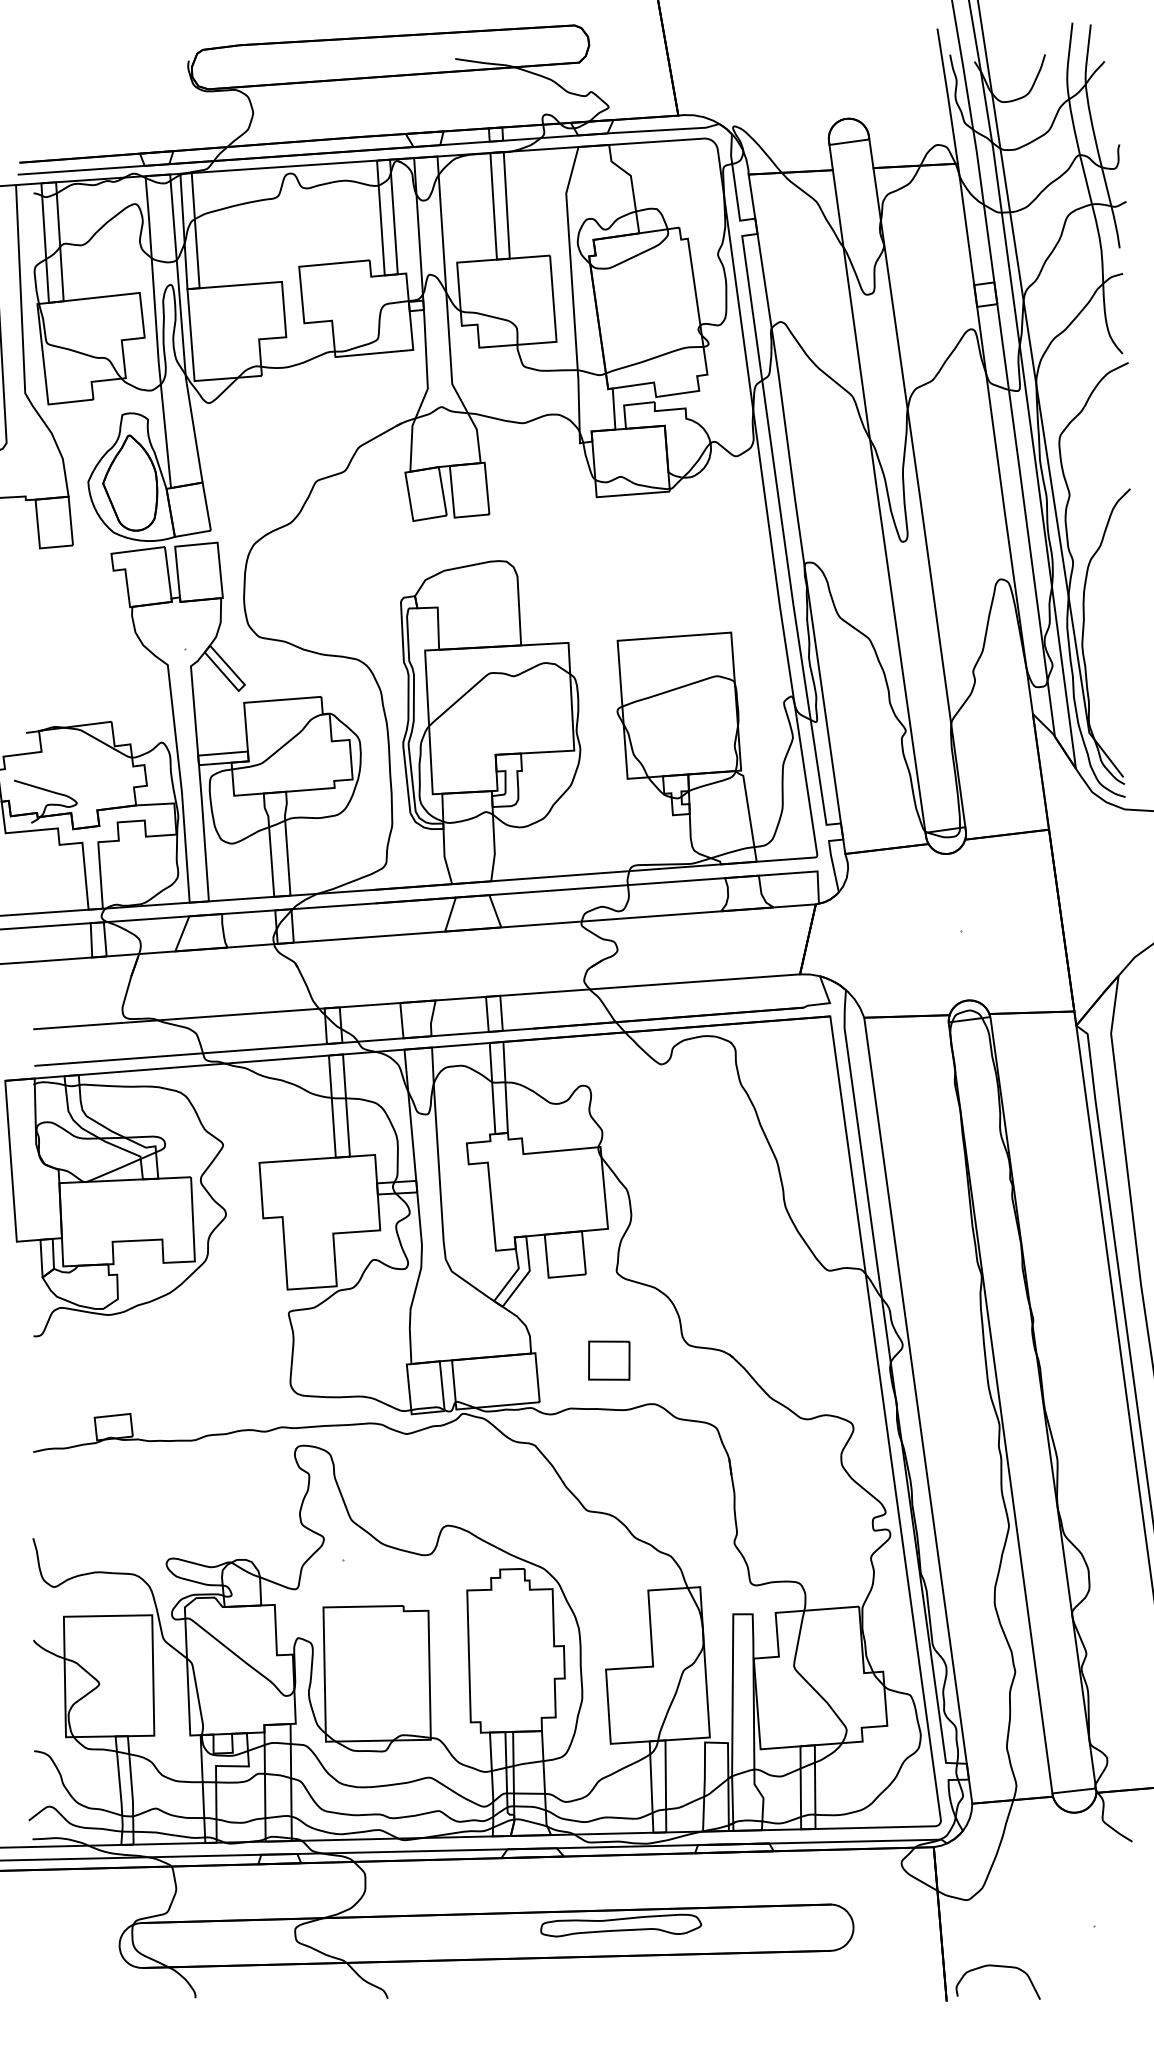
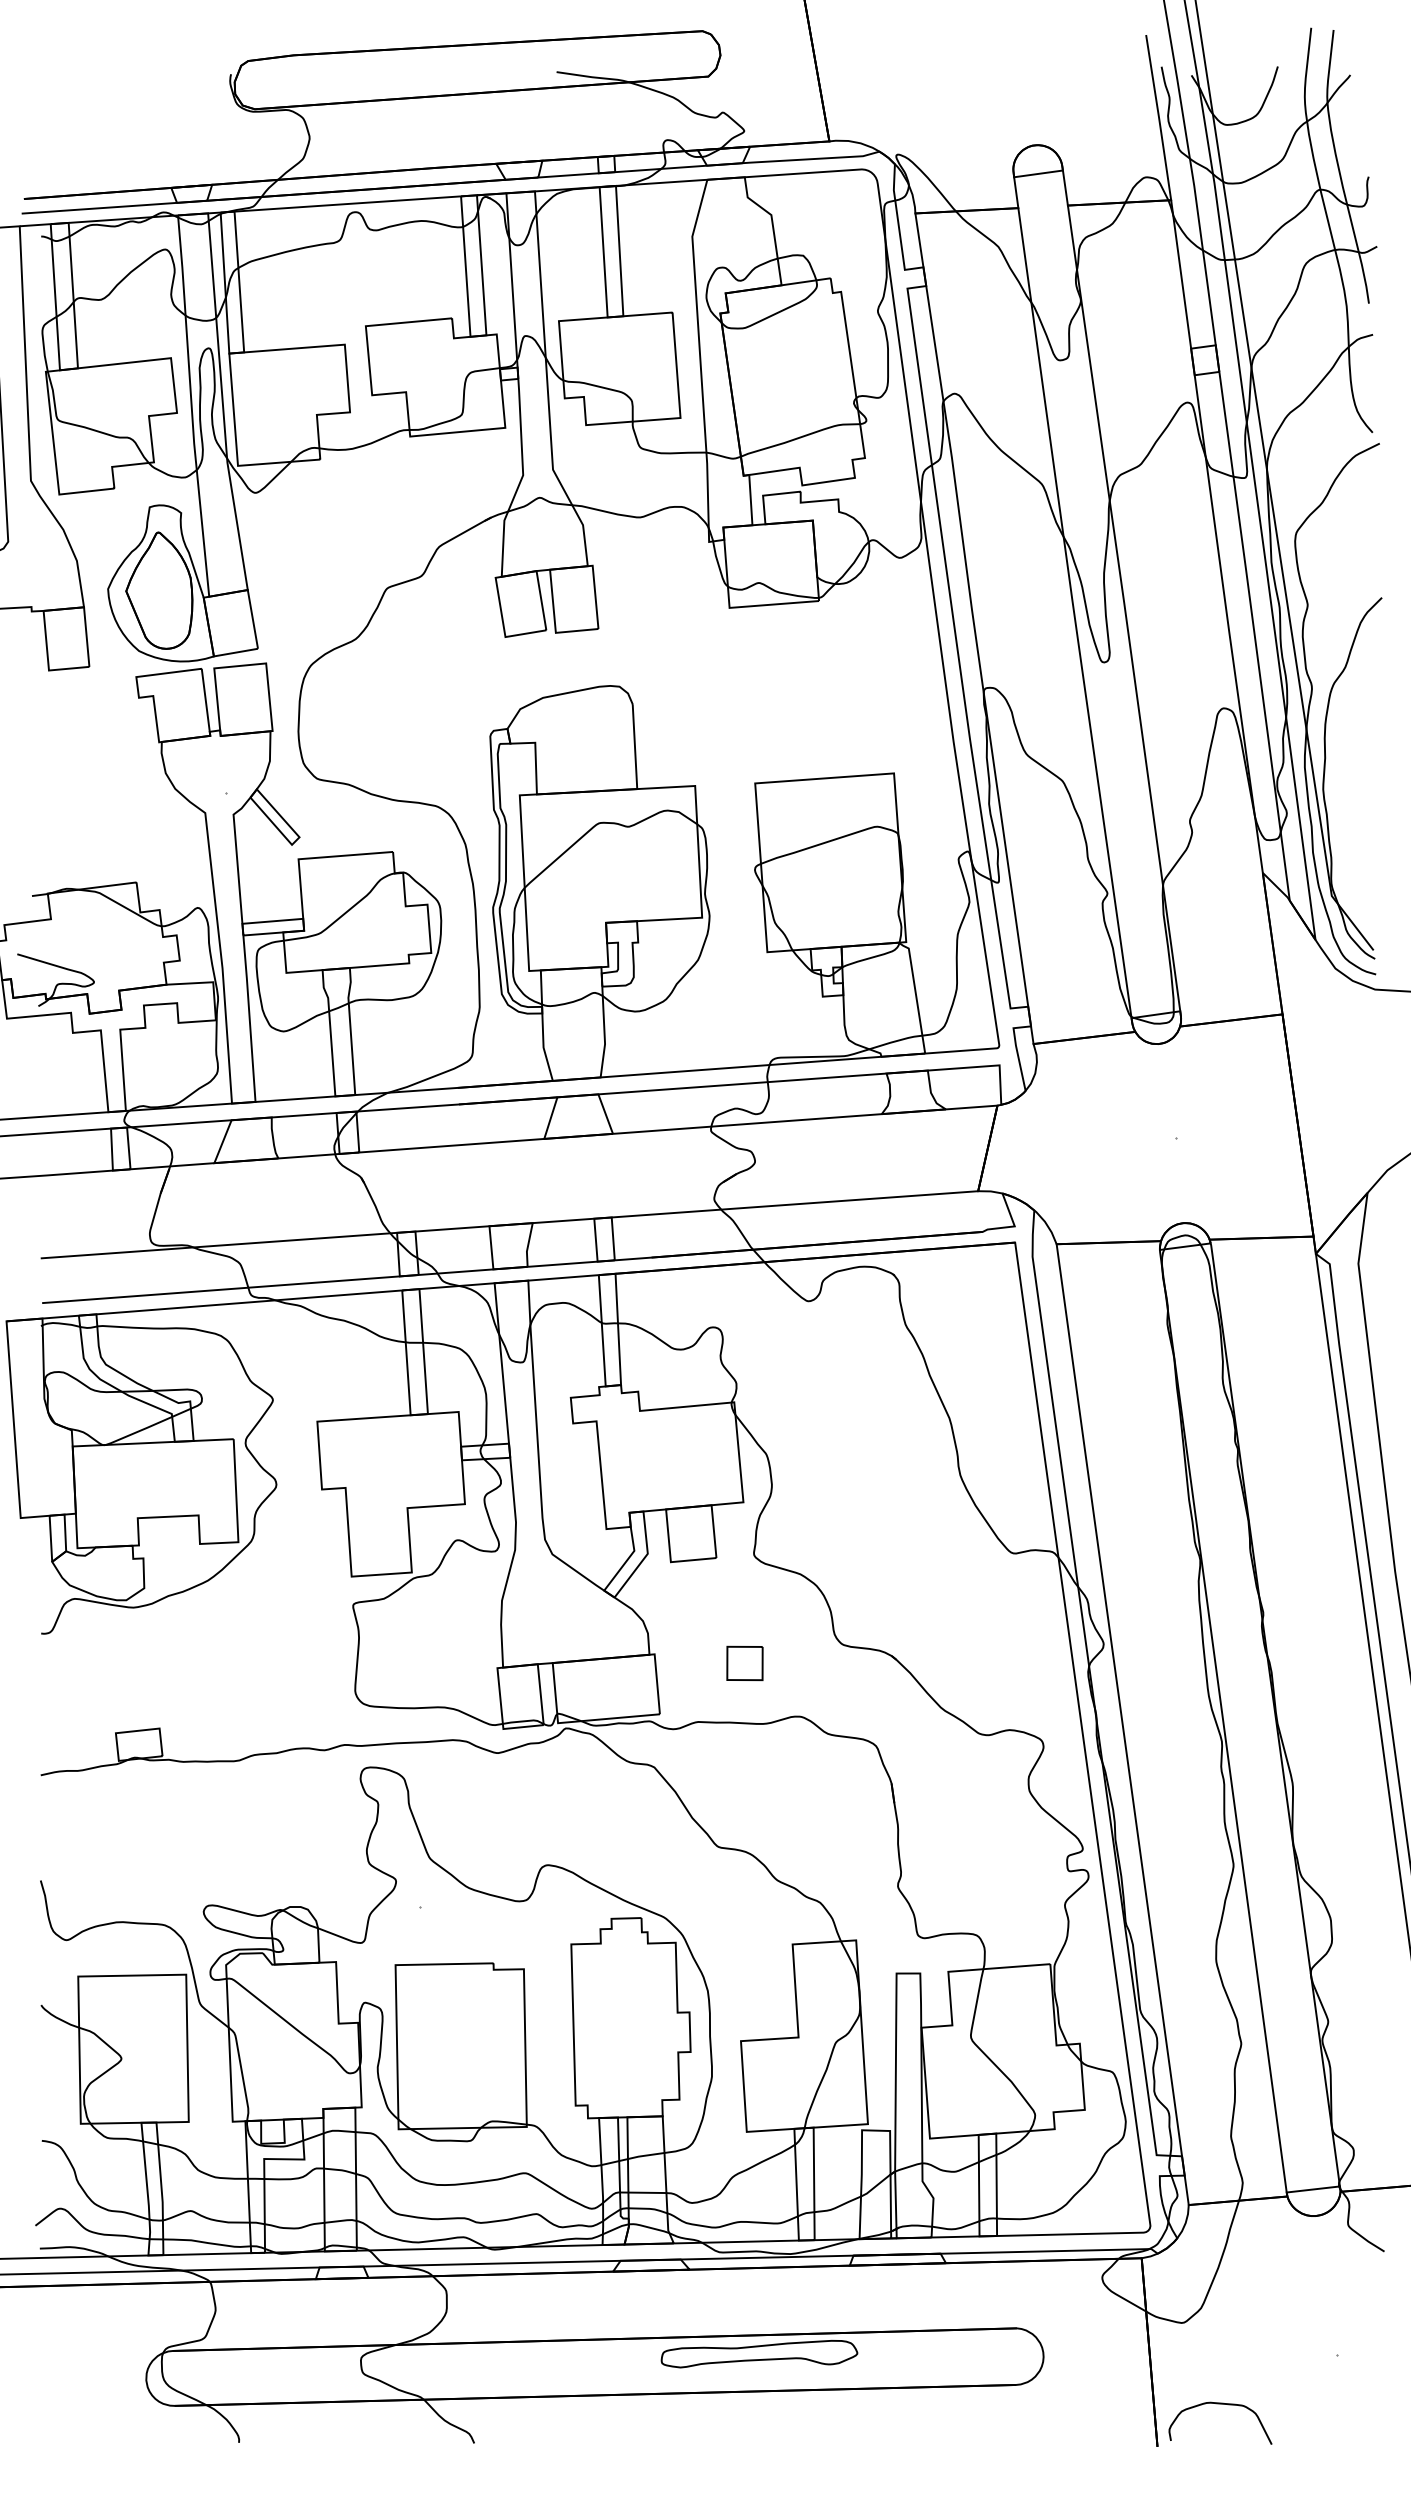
part: (608, 1360) -> (744, 1663), size x0.71

